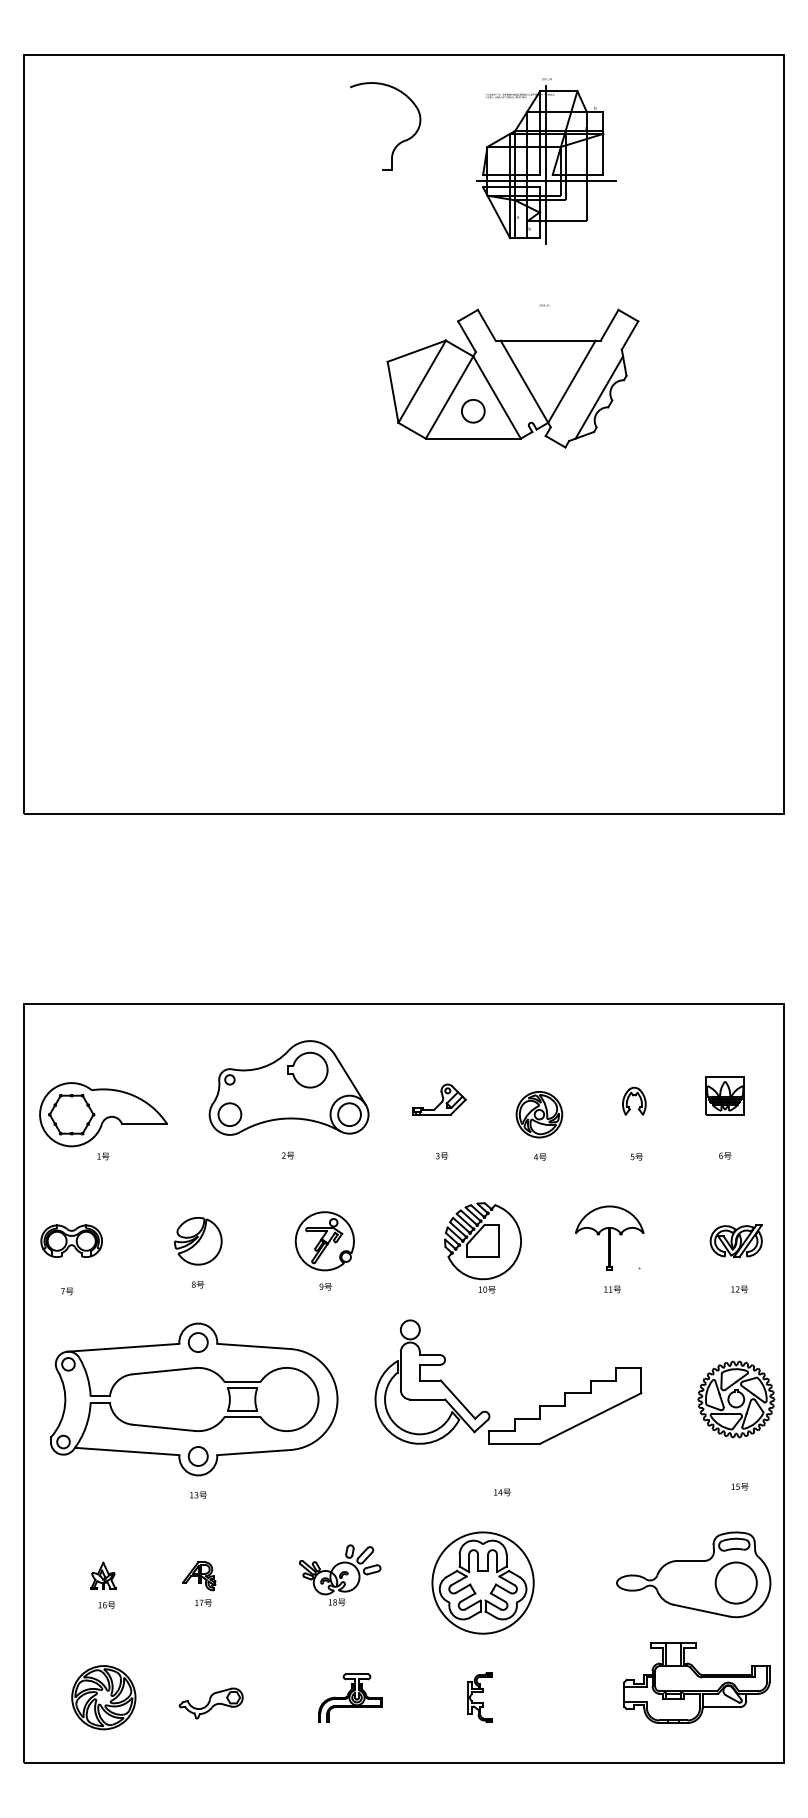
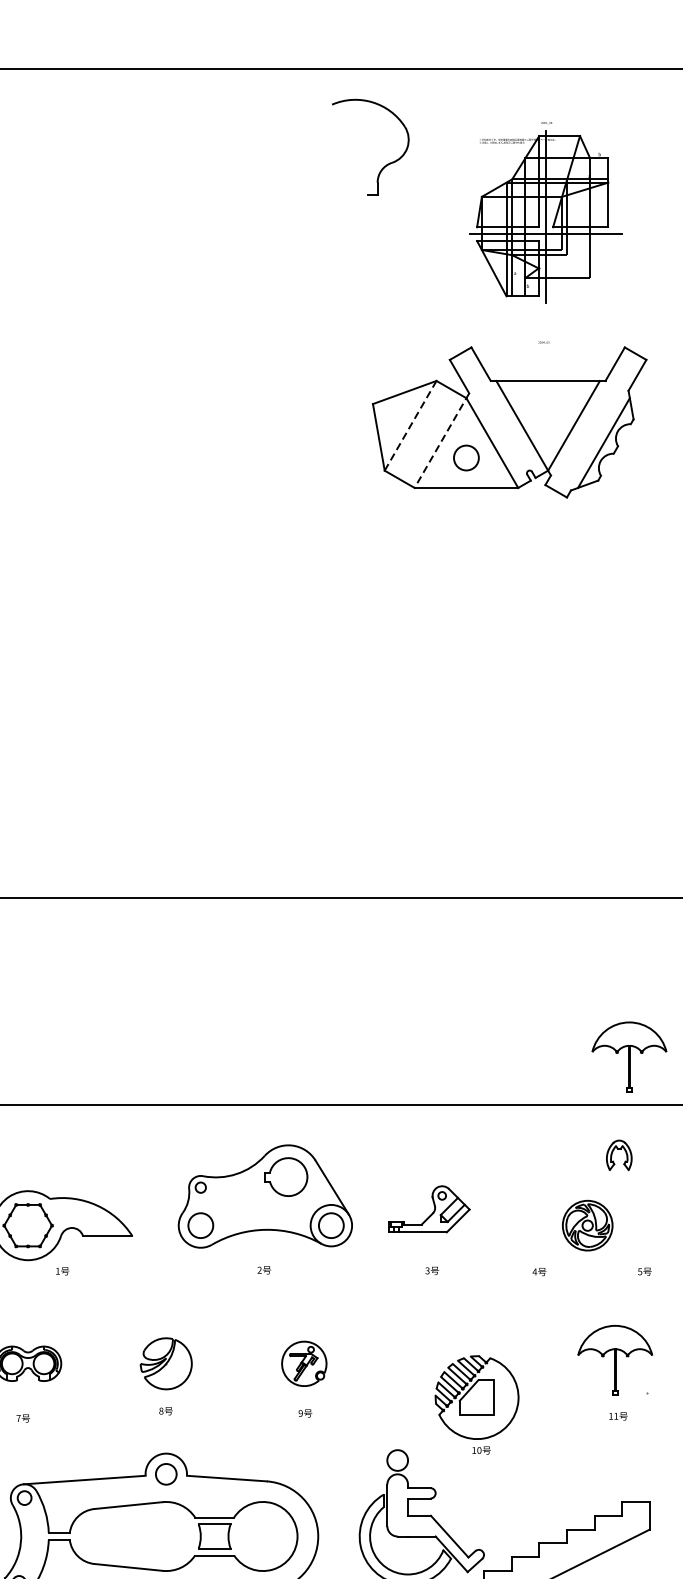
part: (546, 161) -> (546, 212), moved
line: (421, 382) -> (409, 426), solid -> dashed
line: (450, 395) -> (441, 440), solid -> dashed
part: (622, 959) -> (629, 1056), added
part: (439, 1099) -> (429, 1209), size x1.4
part: (634, 1100) -> (619, 1154), moved
part: (539, 1114) -> (587, 1225), moved
part: (324, 1241) -> (304, 1364), size x0.7
part: (482, 1247) -> (476, 1404), moved

